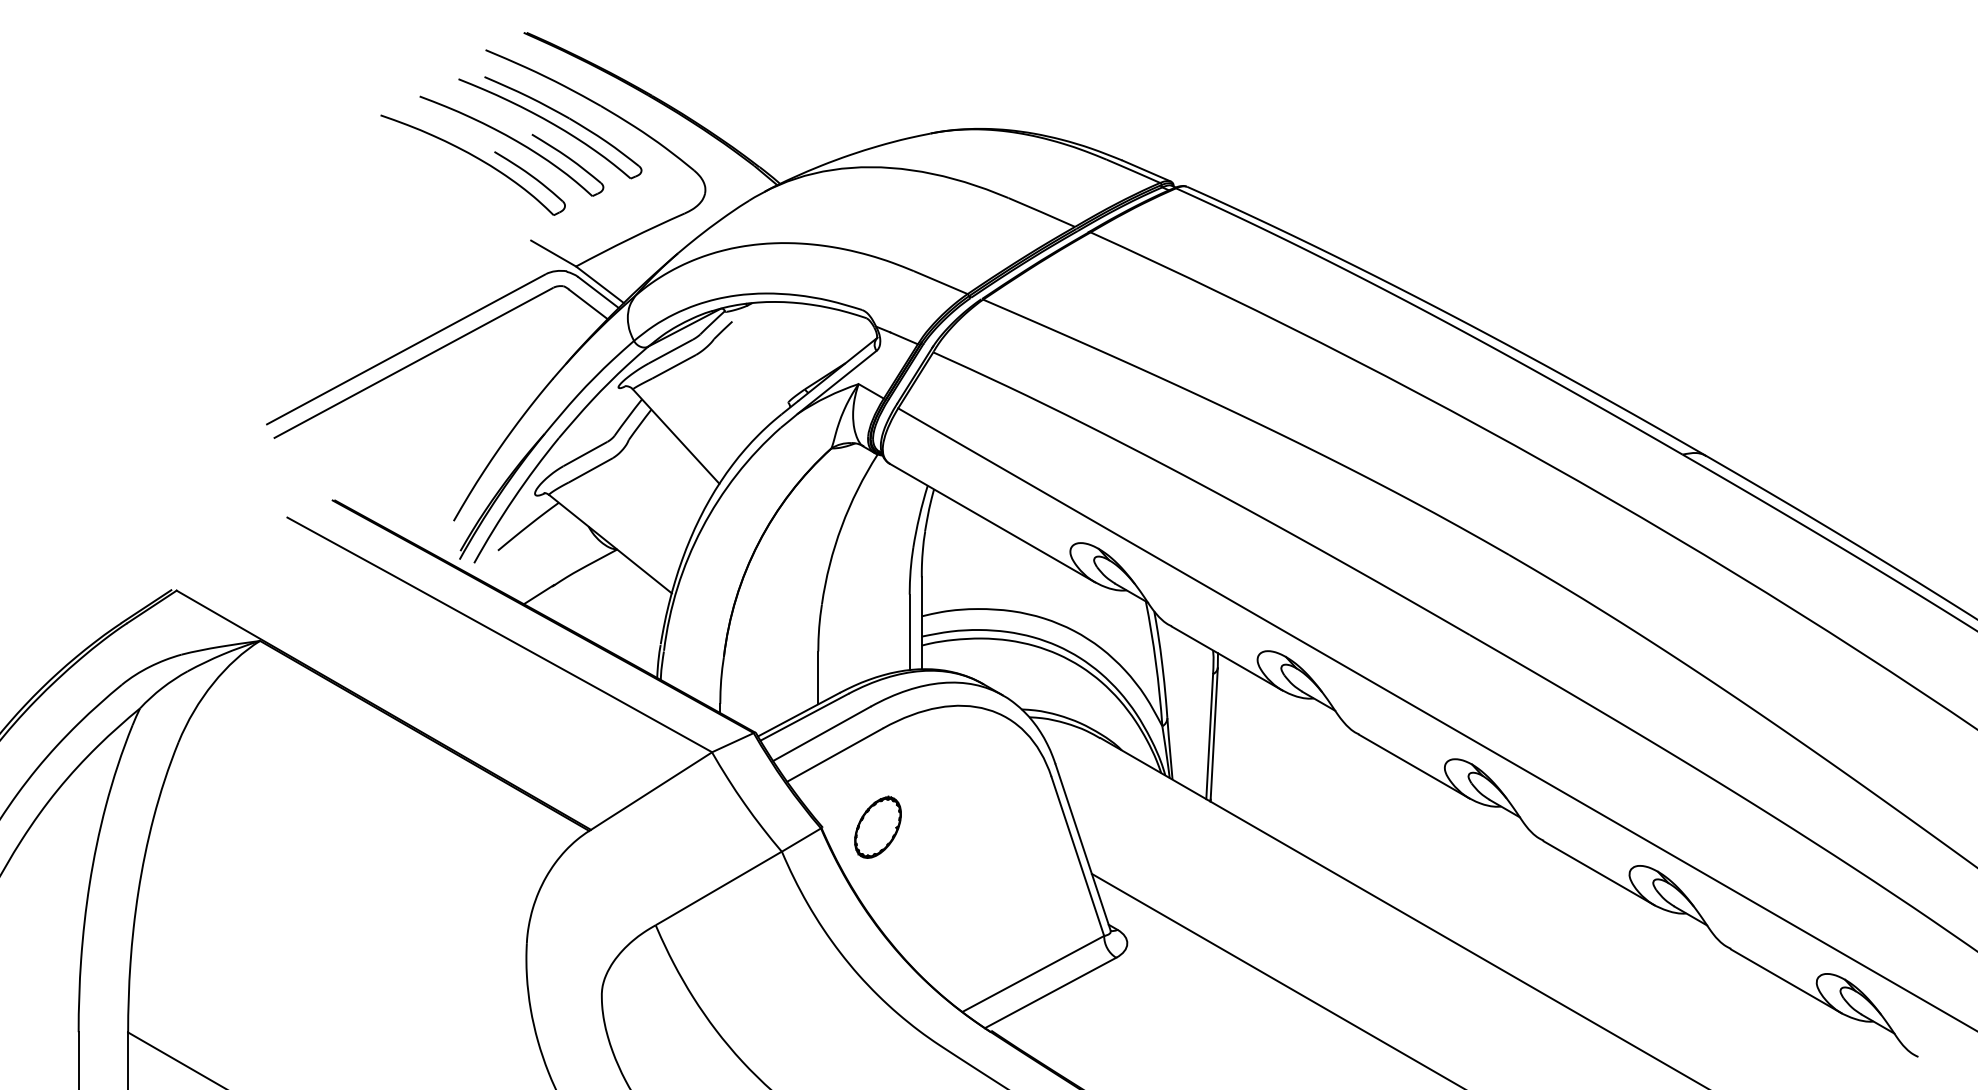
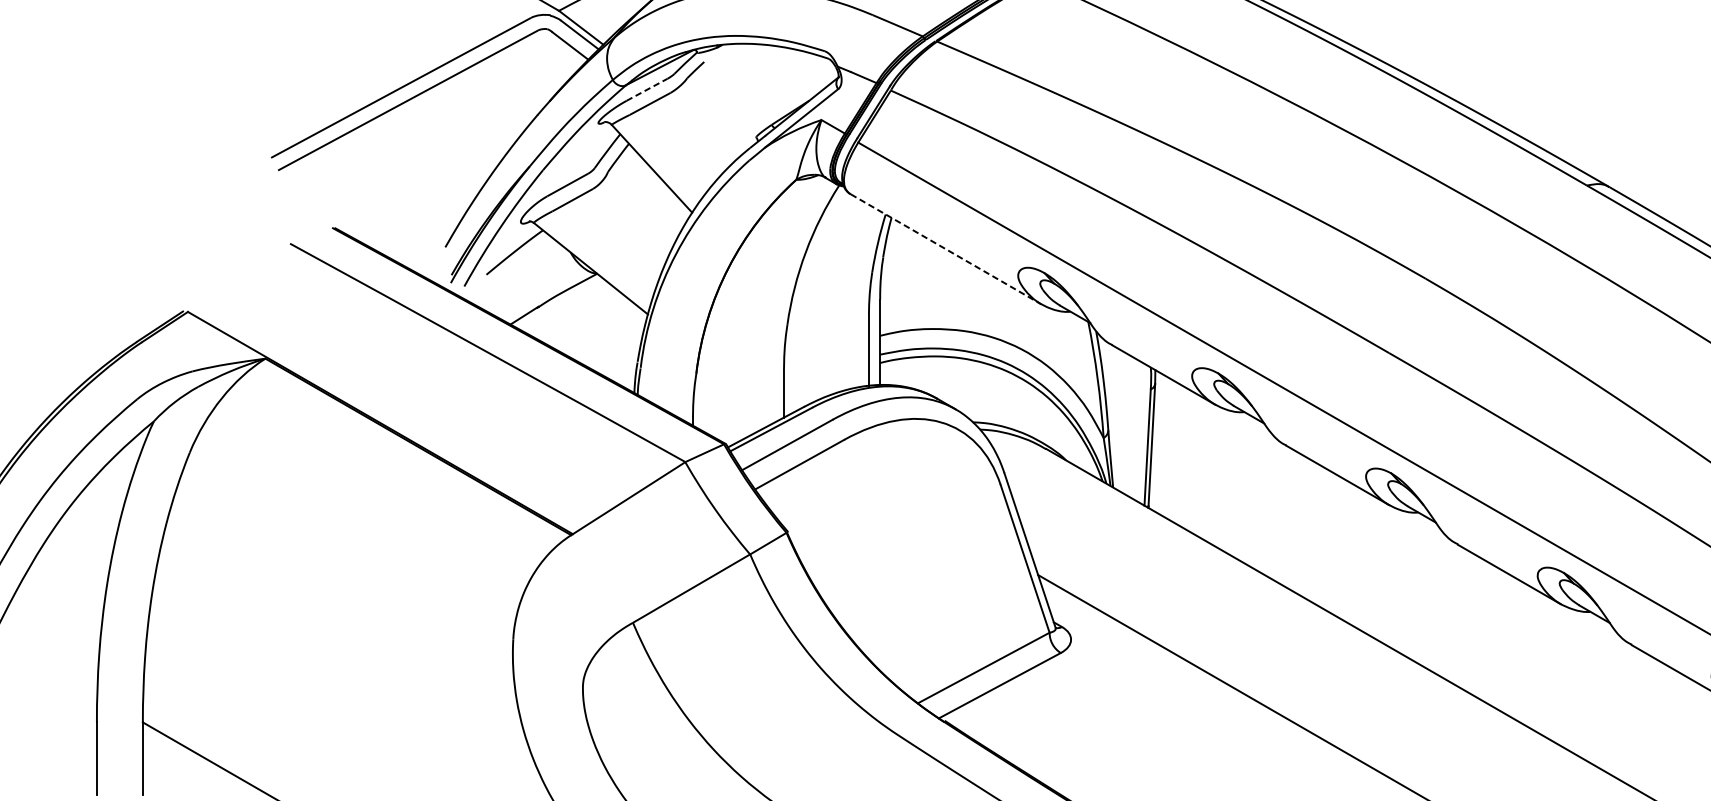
line: (670, 351) -> (646, 89), solid -> dashed
line: (993, 523) -> (946, 249), solid -> dashed
part: (877, 826) -> (839, 531), removed

